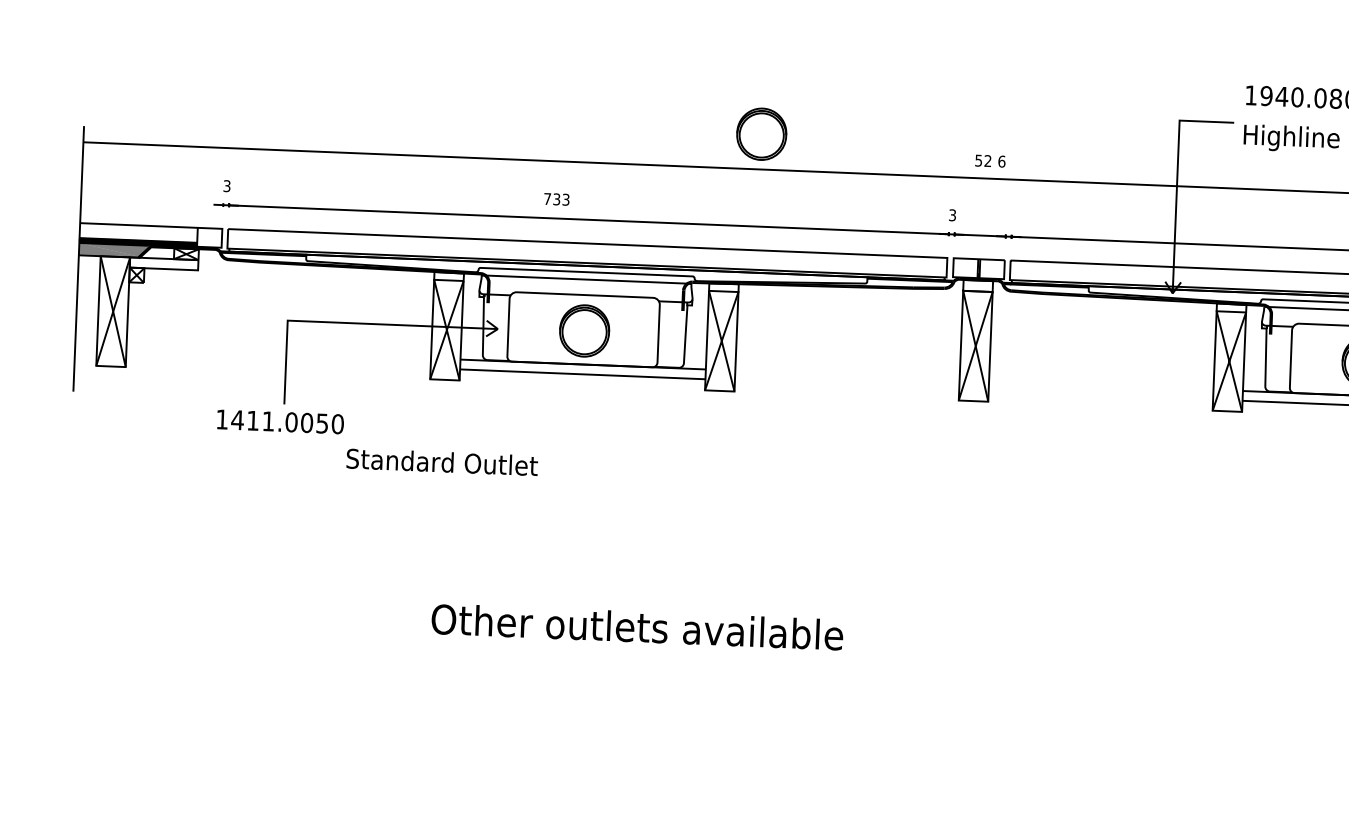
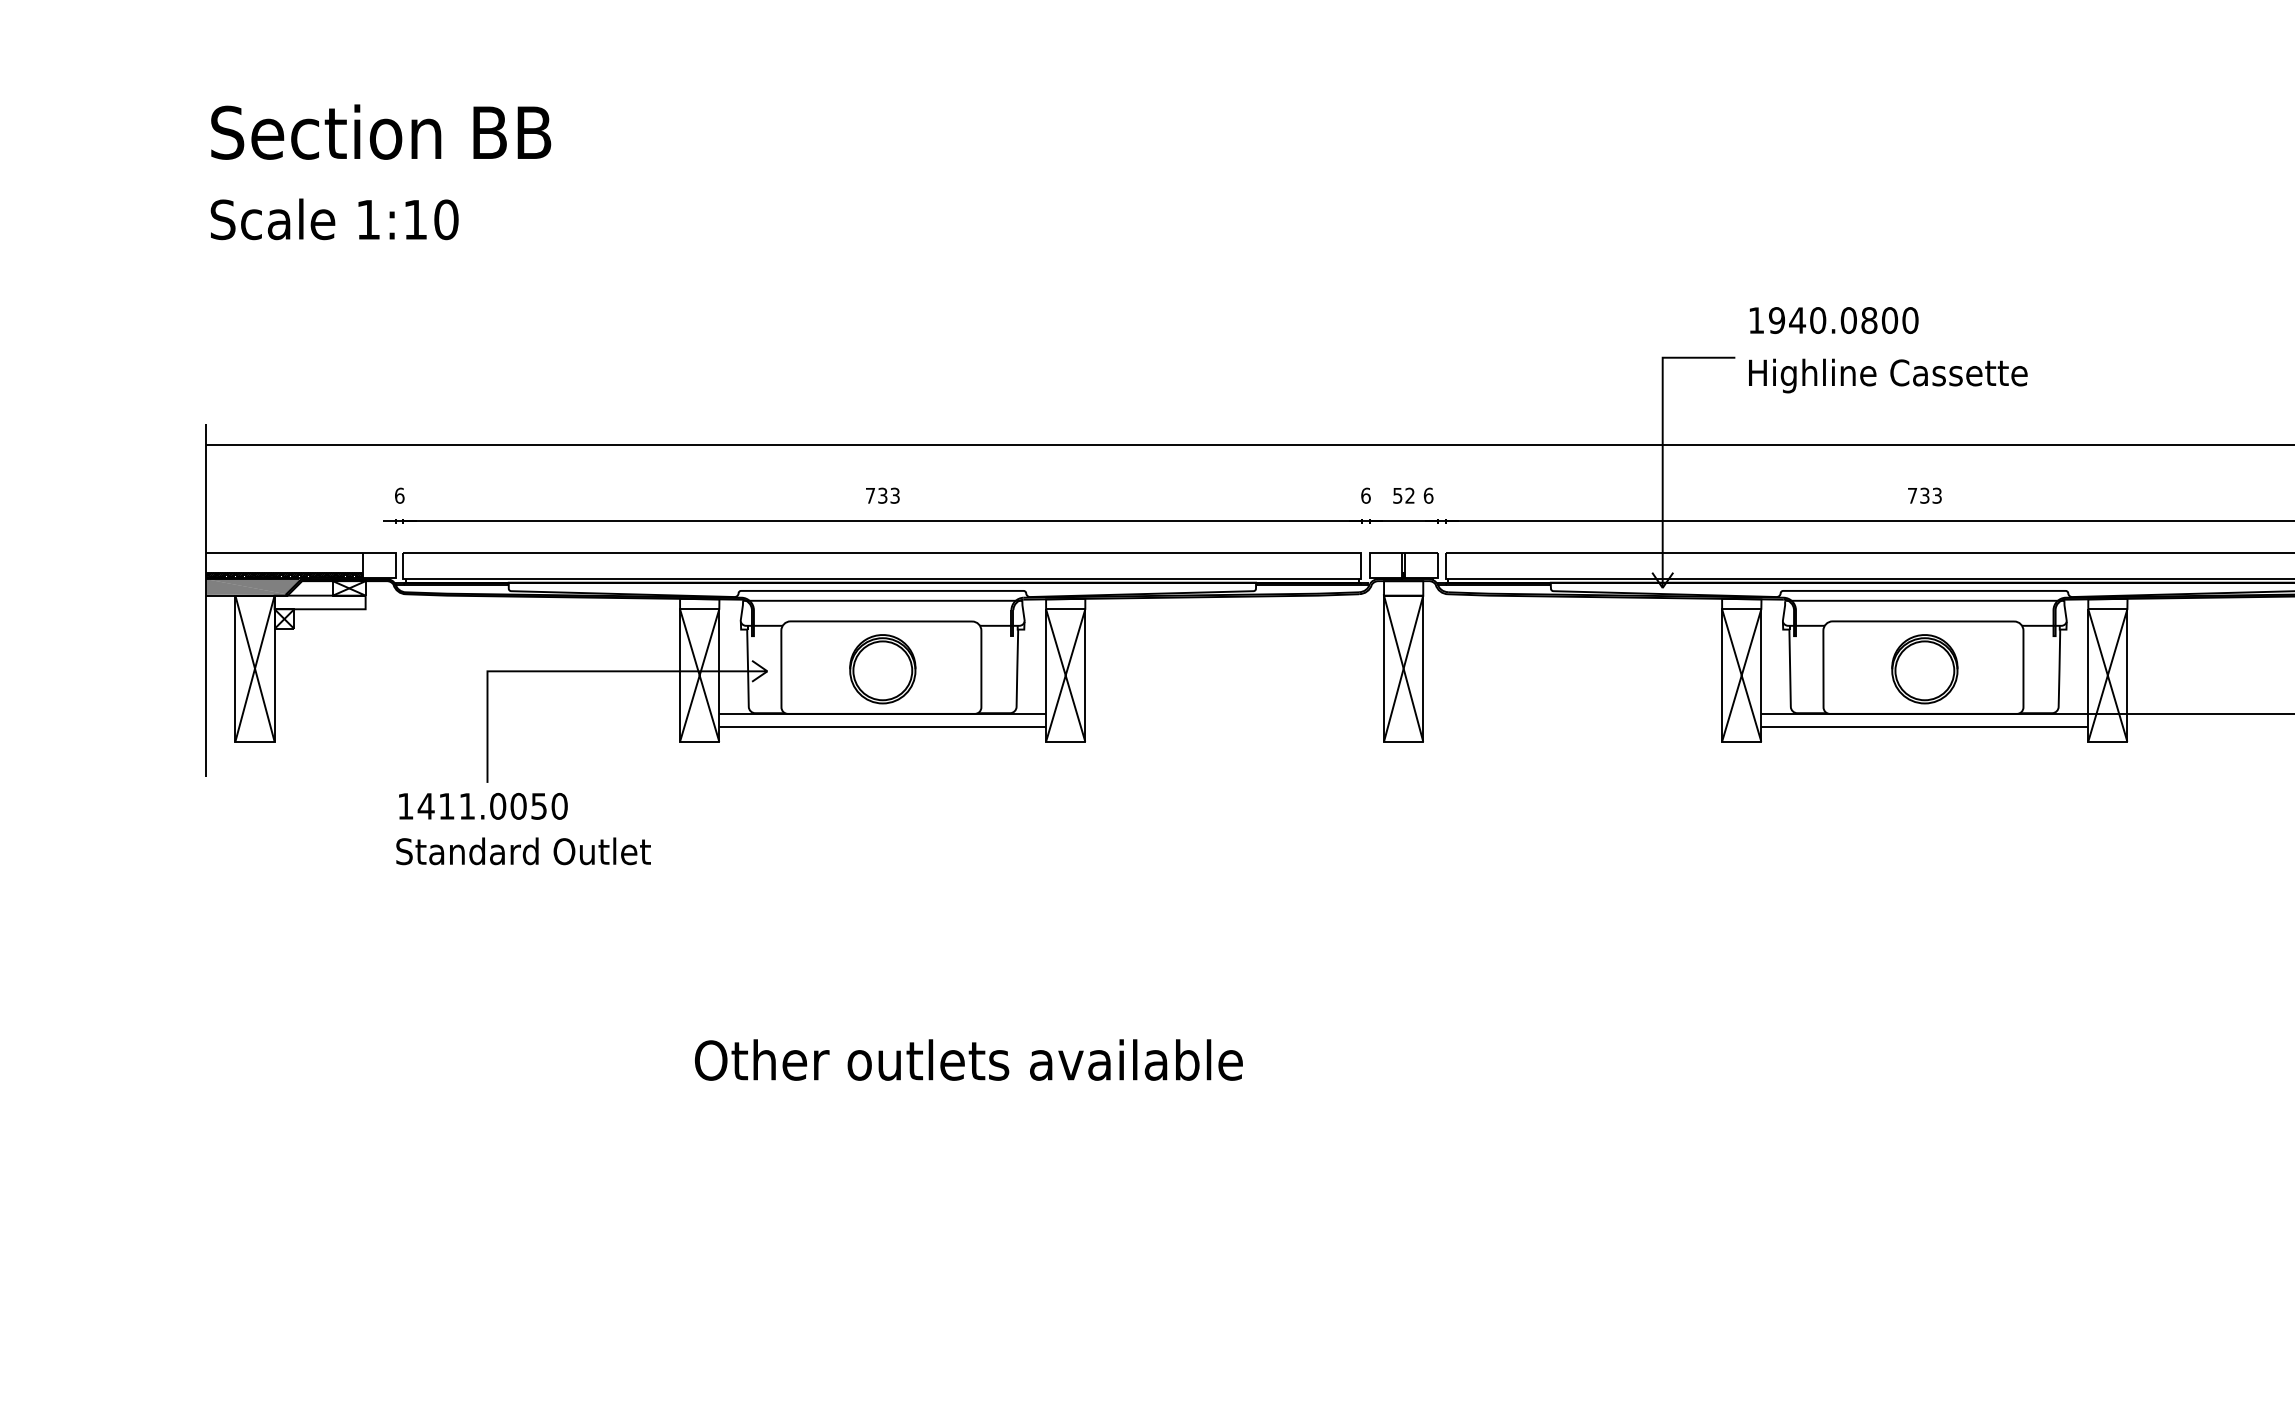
part: (761, 134) -> (1107, 398), removed
text: (990, 160) -> (1413, 495), moved
text: (226, 185) -> (399, 495), 3 -> 6
text: (556, 199) -> (882, 495), moved
text: (952, 215) -> (1365, 495), 3 -> 6
text: (442, 462) -> (523, 851), moved

